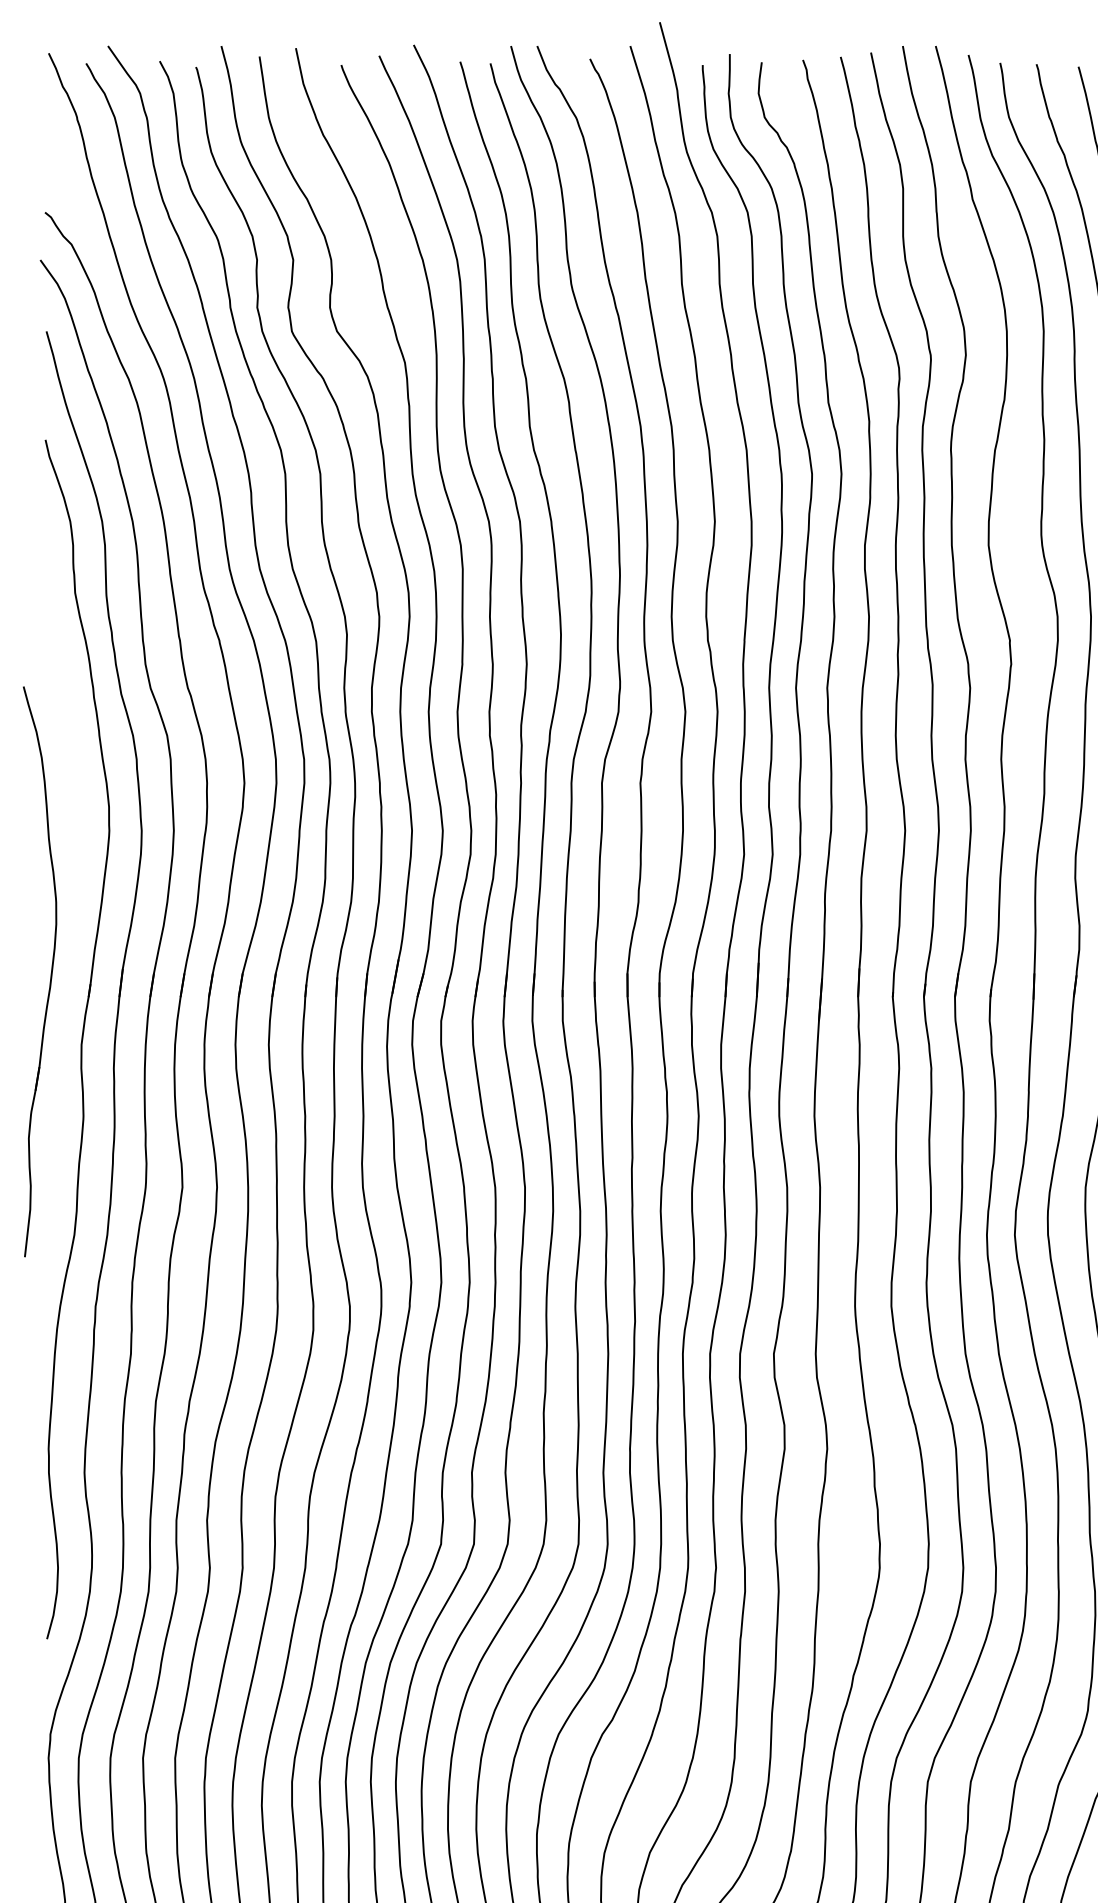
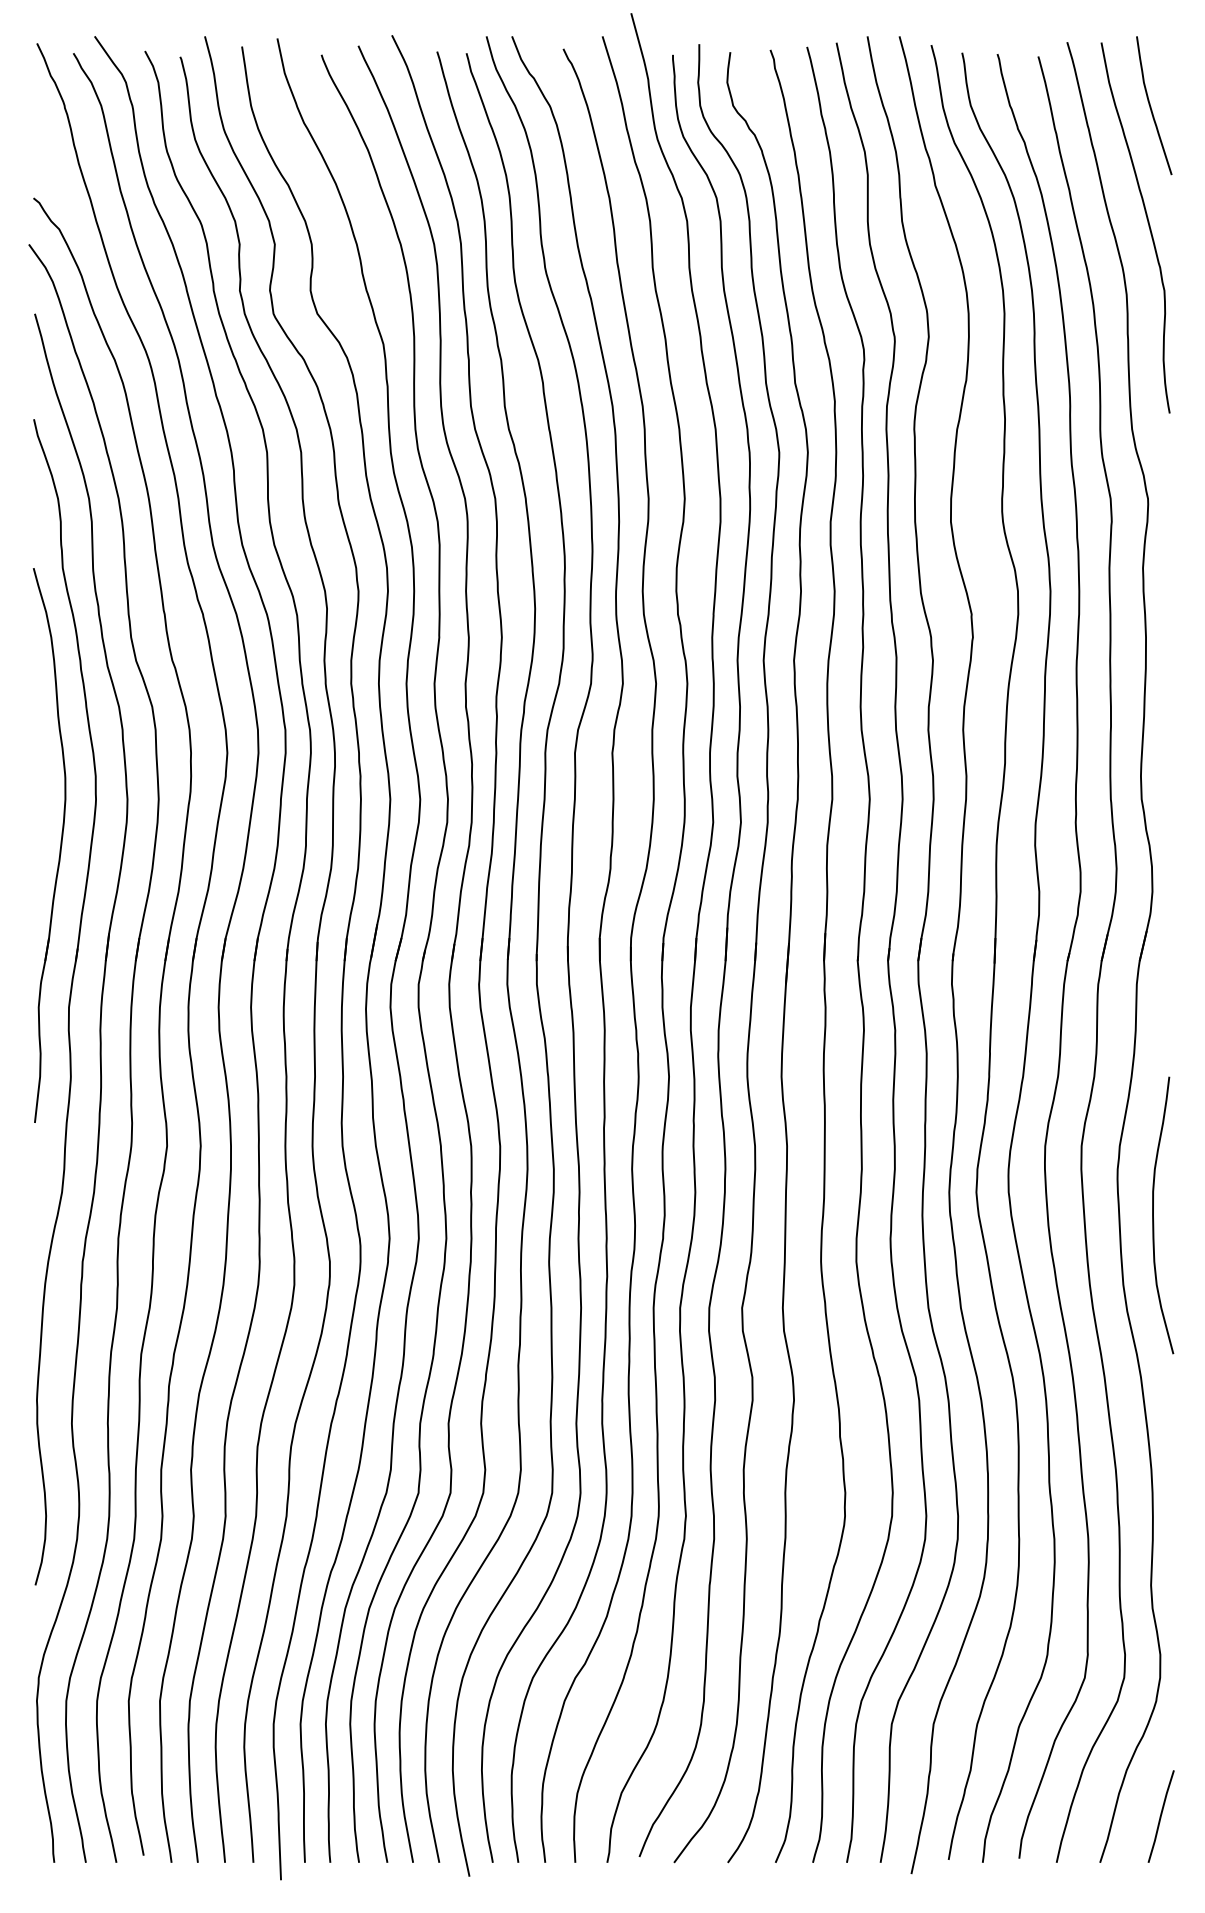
part: (50, 975) -> (59, 849), moved

